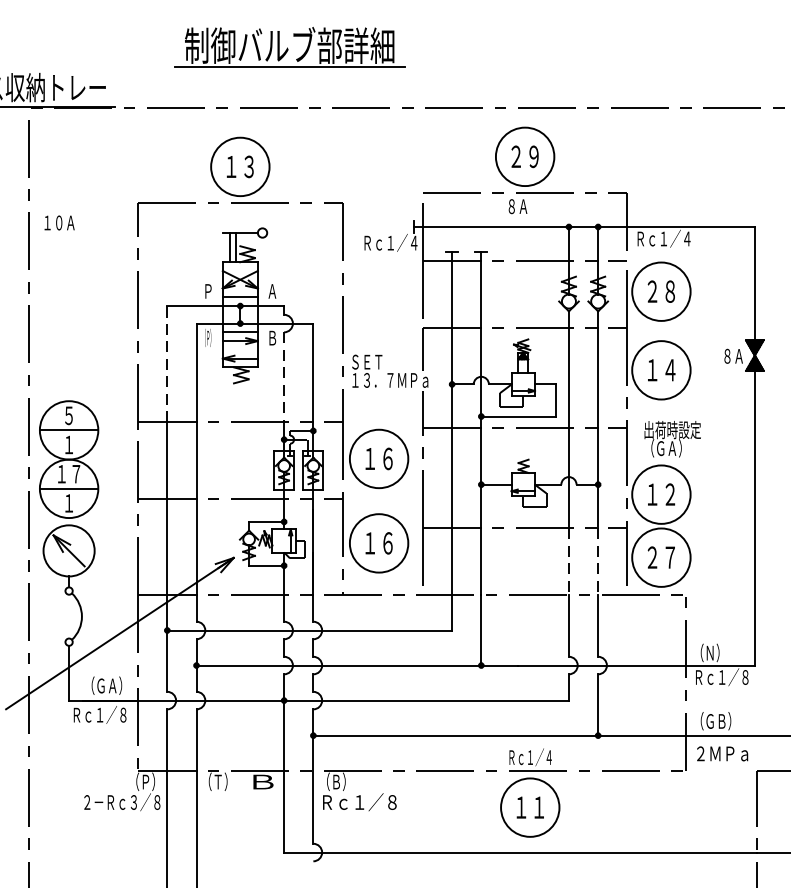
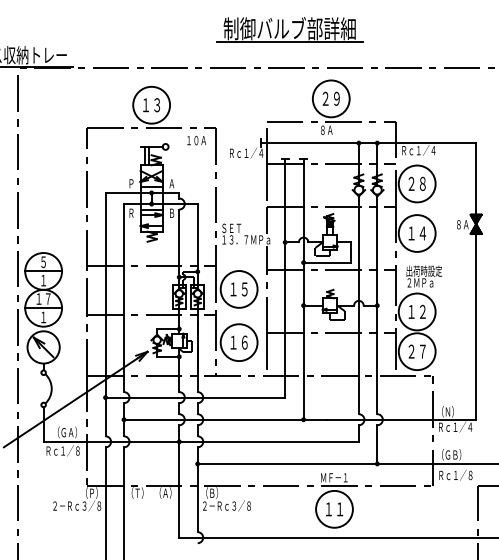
part: (289, 46) -> (289, 29), moved
text: (59, 222) -> (196, 140), moved
text: (208, 336) -> (131, 212), （Ｐ） -> Ｒ
line: (167, 363) -> (105, 229), dashed -> solid
line: (284, 378) -> (179, 238), dashed -> solid
text: (666, 447) -> (420, 282), （ＧＡ） -> ２ＭＰａ
text: (387, 459) -> (244, 289), １６ -> １５
line: (568, 562) -> (358, 354), dashed -> solid
line: (598, 562) -> (377, 354), dashed -> solid
text: (745, 676) -> (470, 426), Ｒｃ１／８ -> Ｒｃ１／４
text: (722, 752) -> (455, 474), ２ＭＰａ -> Ｒｃ１／８
text: (530, 757) -> (334, 477), Ｒｃ１／４ -> ＭＦ－１
text: (262, 780) -> (165, 492), Ｂ -> （Ａ）
text: (359, 801) -> (226, 505), Ｒｃ１／８ -> ２－Ｒｃ３／８

